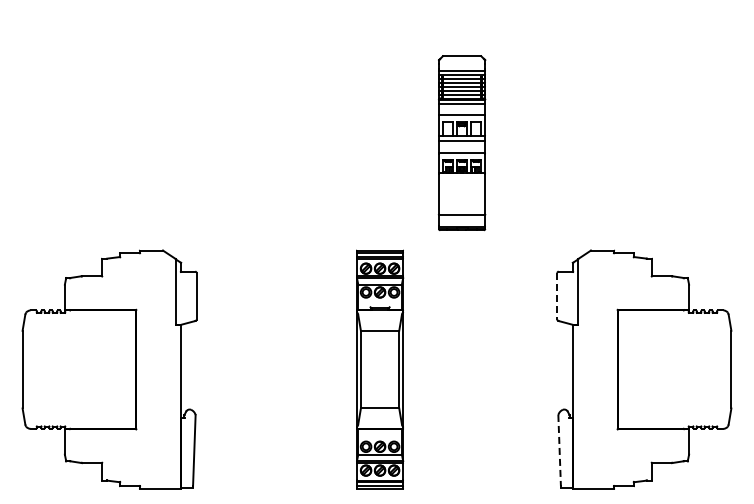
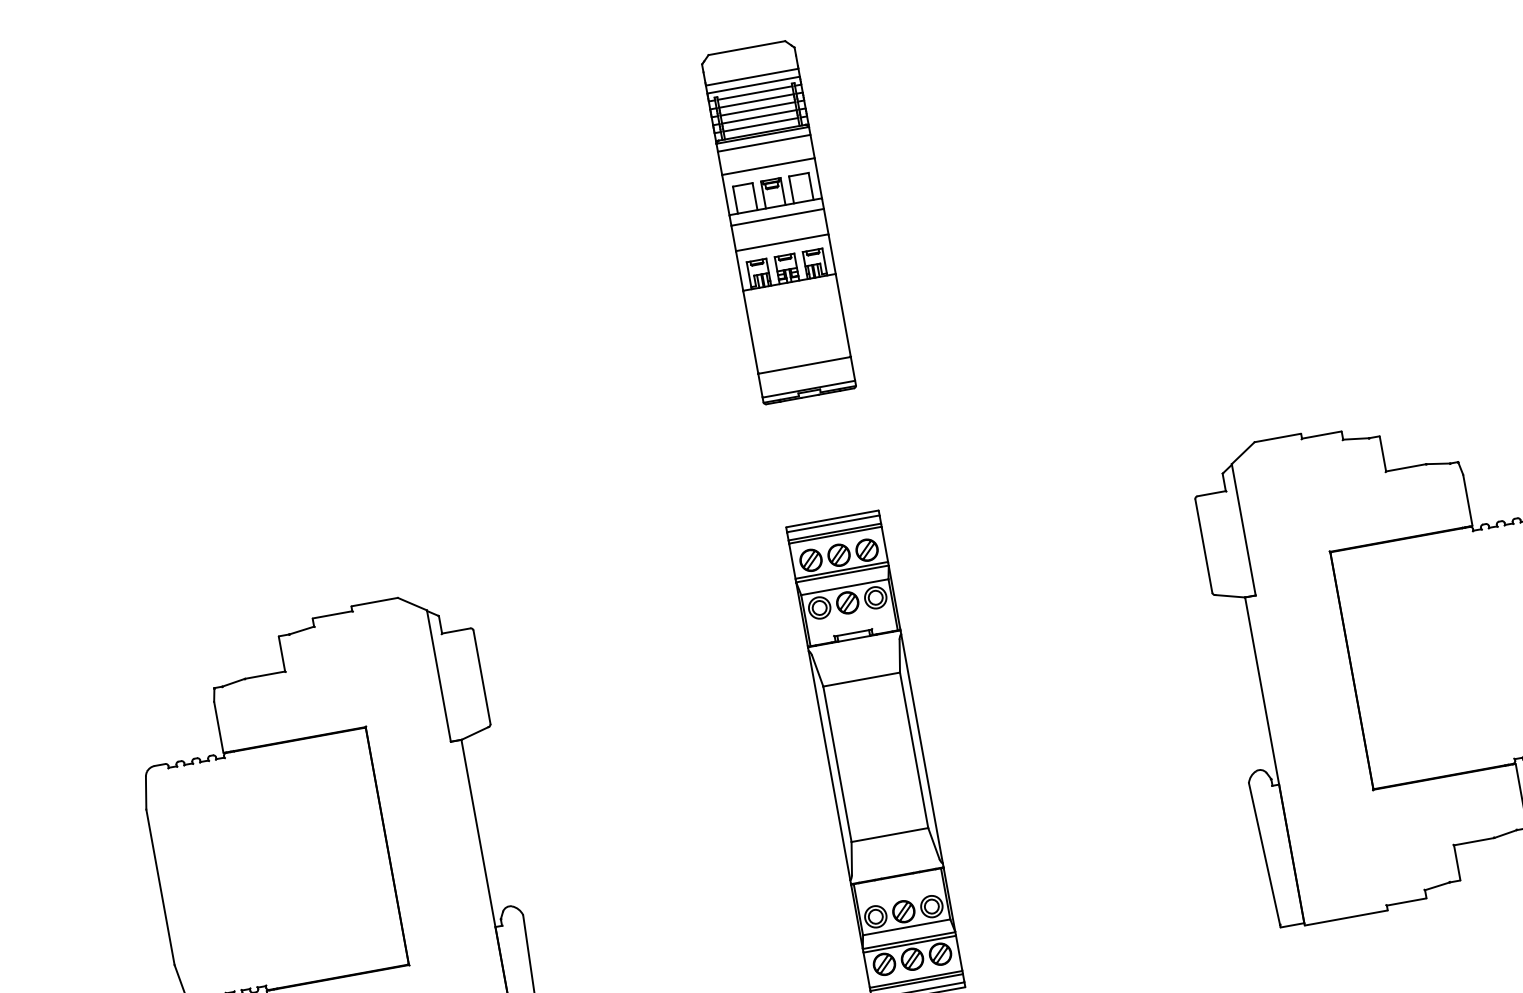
part: (461, 143) -> (777, 222), moved
line: (557, 296) -> (1204, 546), dashed -> solid
line: (559, 450) -> (1264, 853), dashed -> solid

